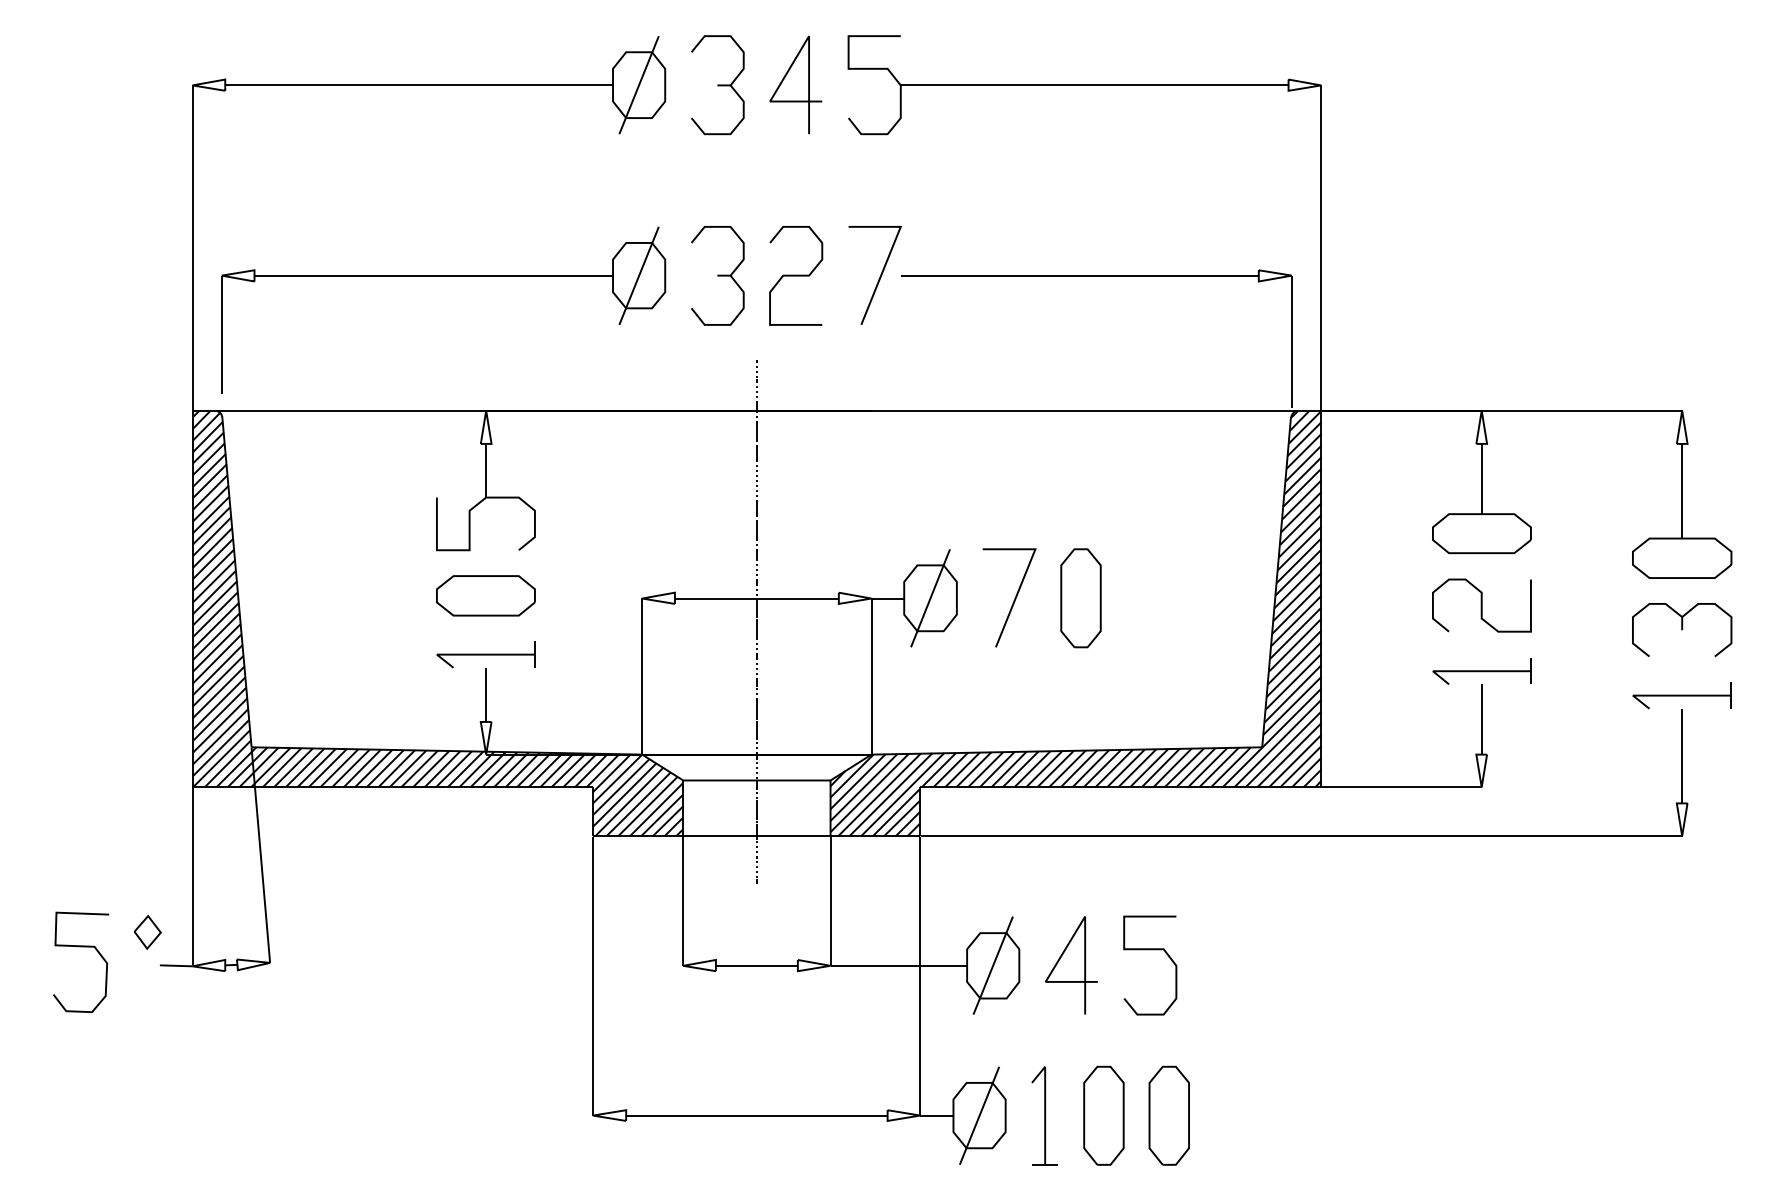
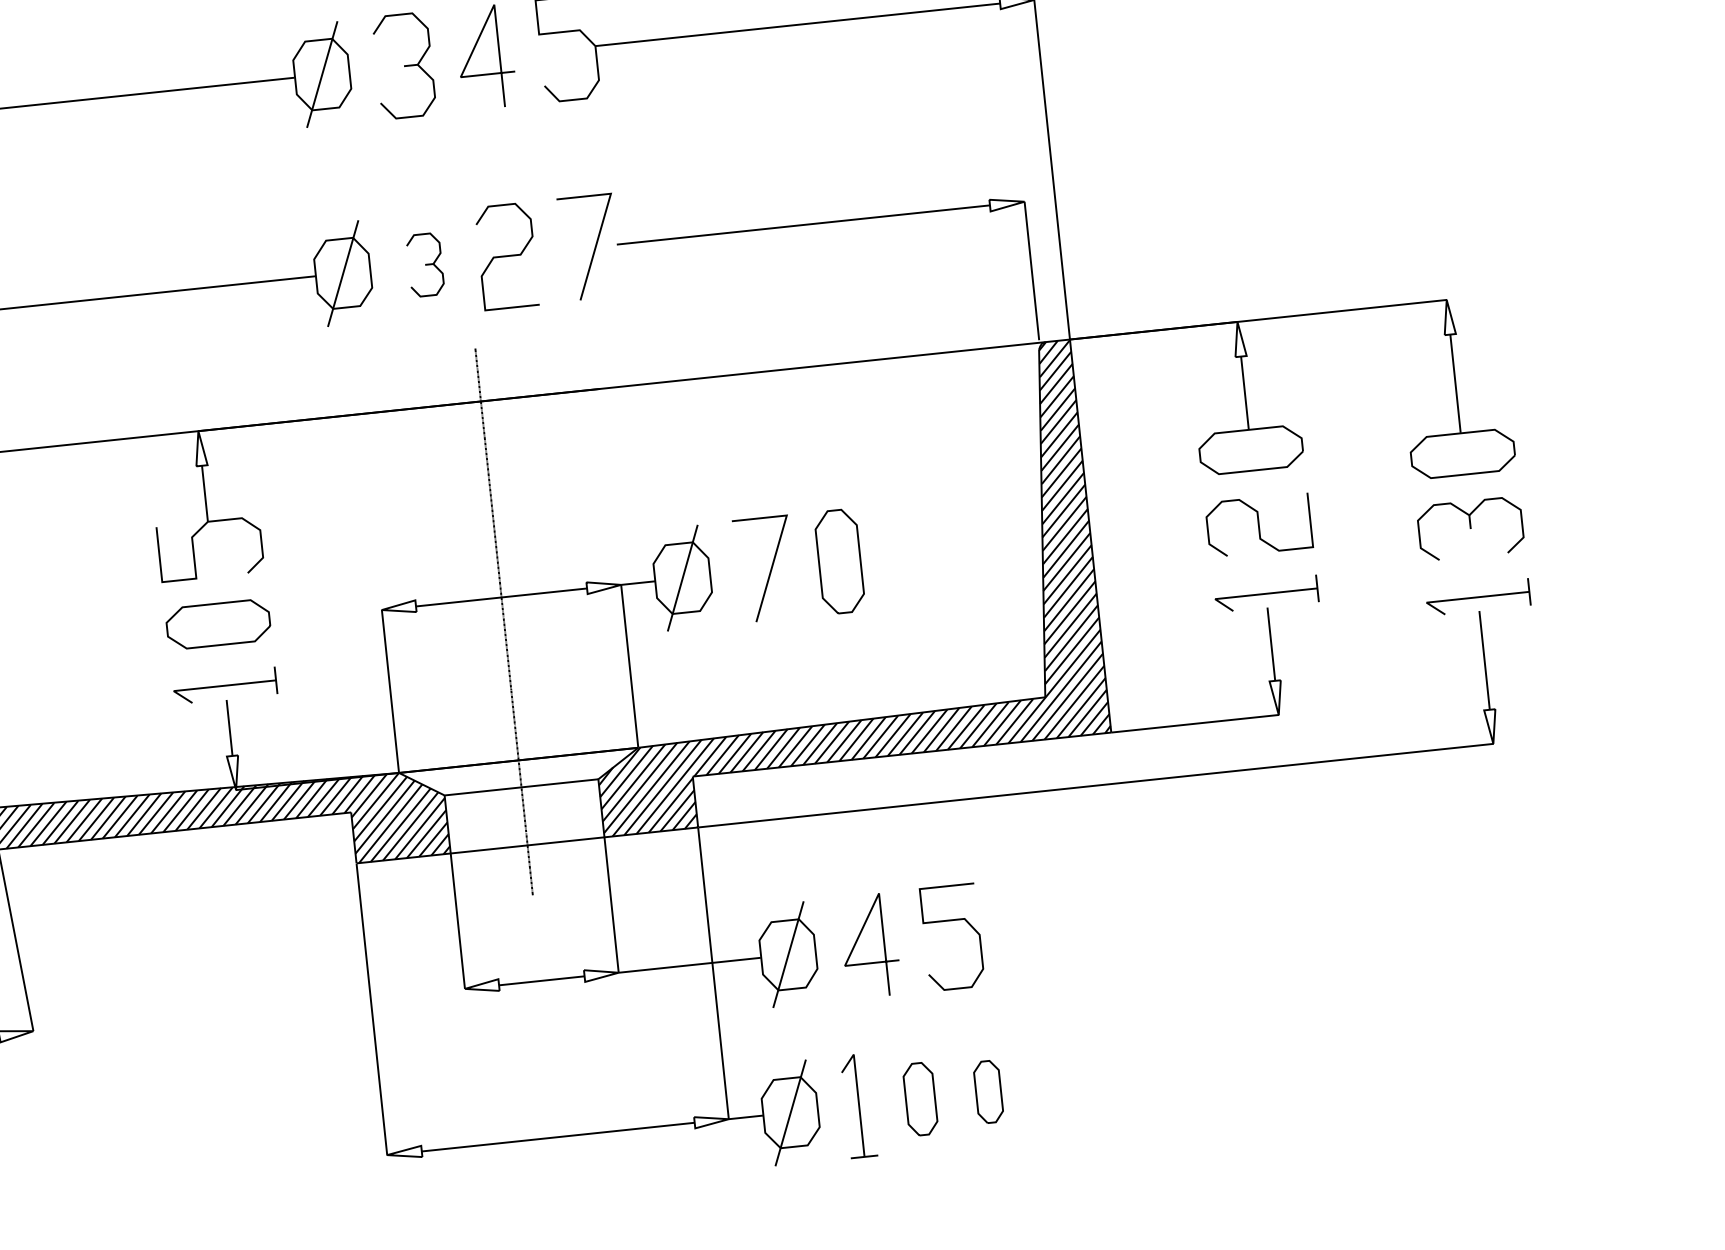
part: (717, 275) -> (424, 264), size x0.6
part: (1103, 1115) -> (920, 1099), size x0.7
part: (1168, 1115) -> (987, 1091), size x0.6

